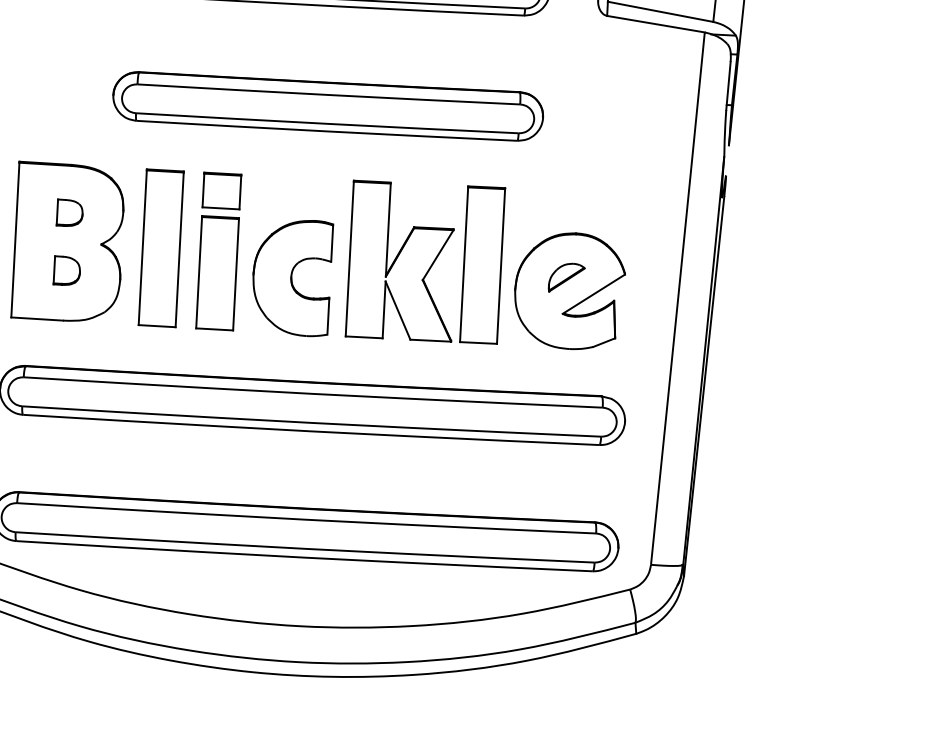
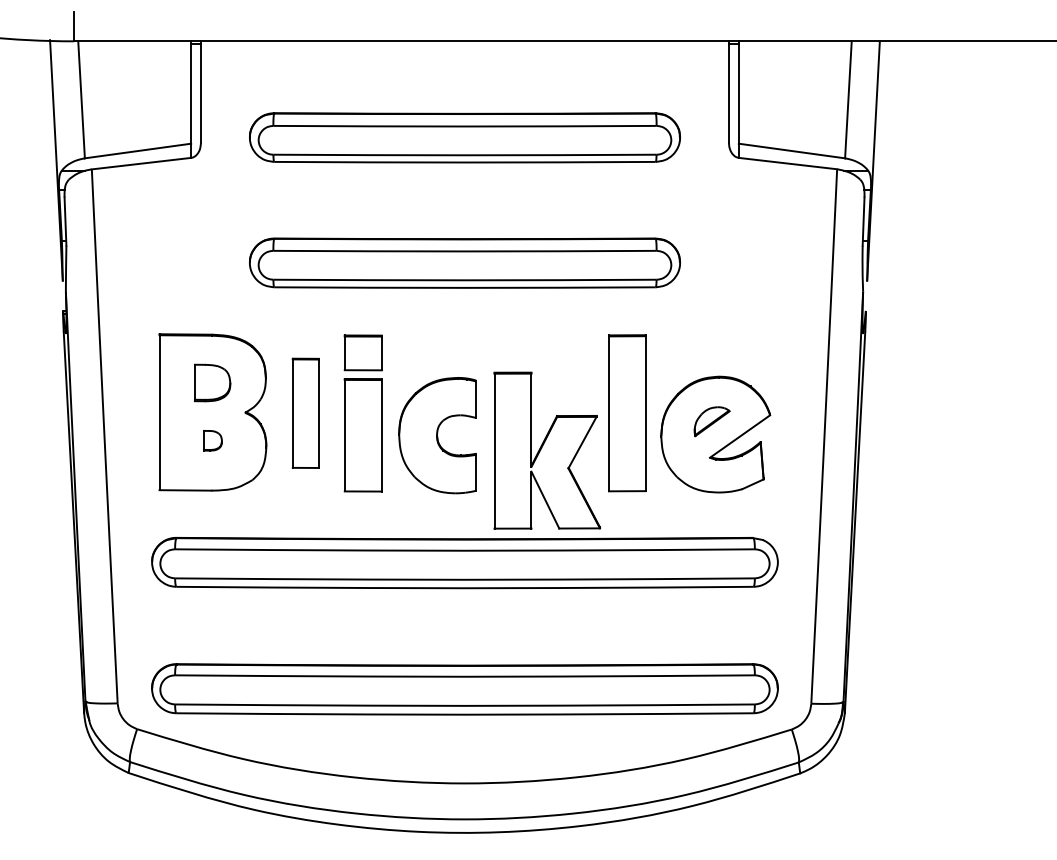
part: (69, 212) -> (212, 382), size x1.4
part: (161, 248) -> (305, 413), size x0.7
part: (401, 261) -> (546, 450), moved
part: (66, 270) -> (212, 440), size x0.7

